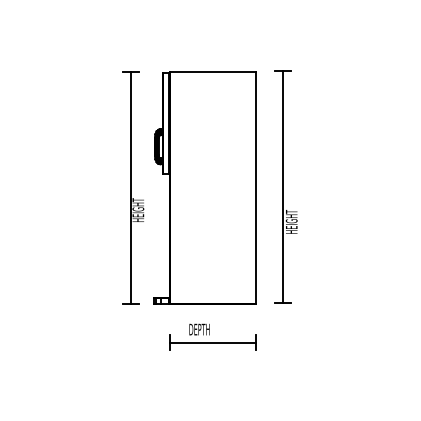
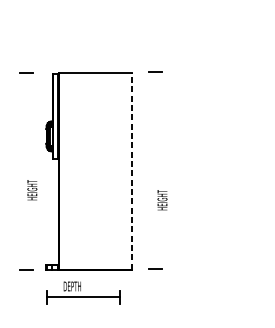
line: (283, 186) -> (155, 170), removed
line: (130, 187) -> (25, 170), removed
line: (255, 187) -> (131, 170), solid -> dashed
part: (212, 336) -> (83, 292), moved

